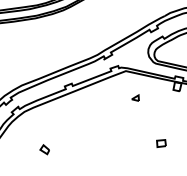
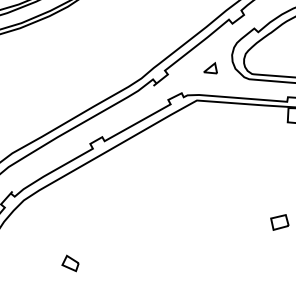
part: (135, 97) -> (209, 67), moved

